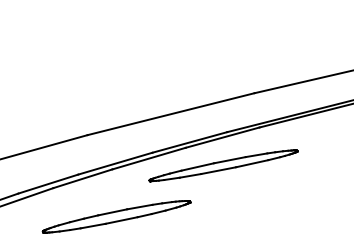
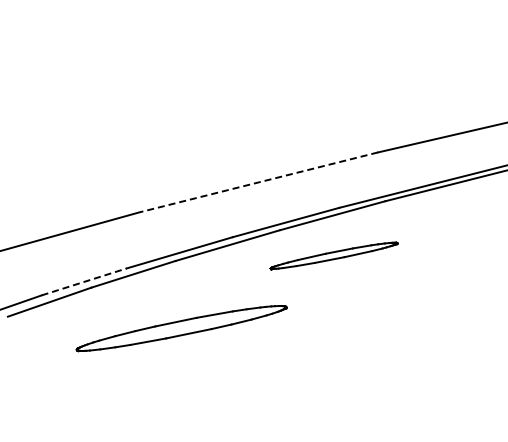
line: (171, 114) -> (259, 182), solid -> dashed
part: (223, 165) -> (333, 255), size x0.6
line: (48, 183) -> (84, 281), solid -> dashed

